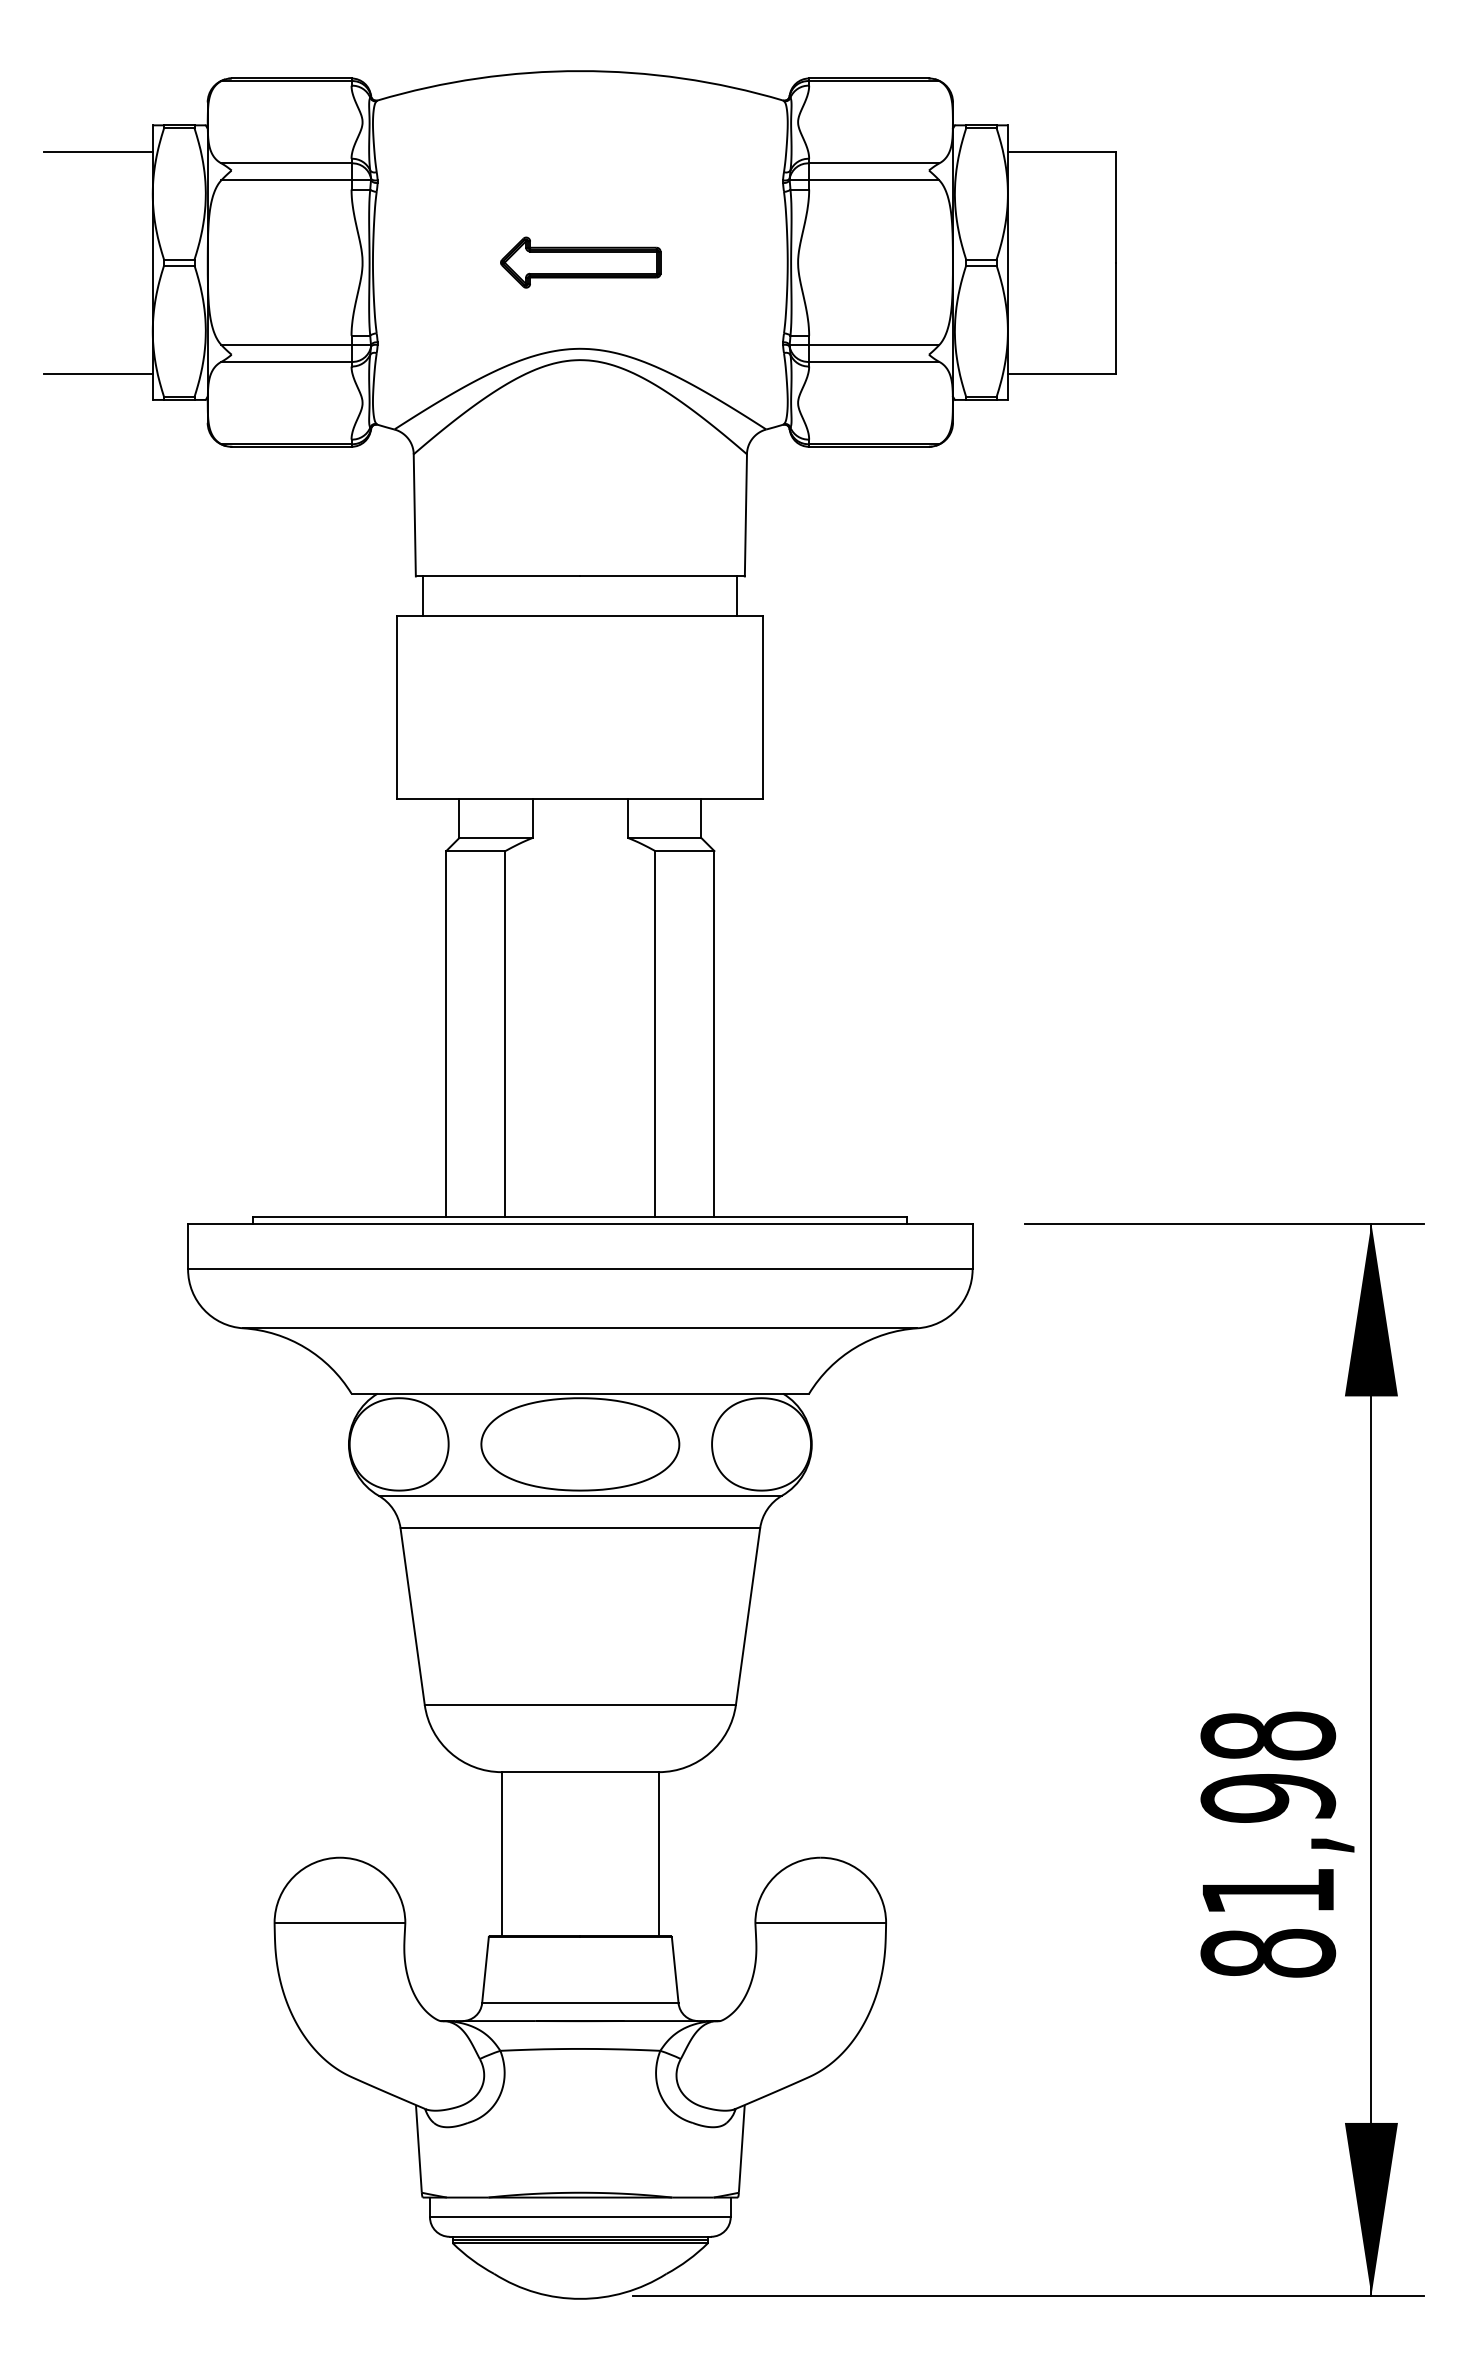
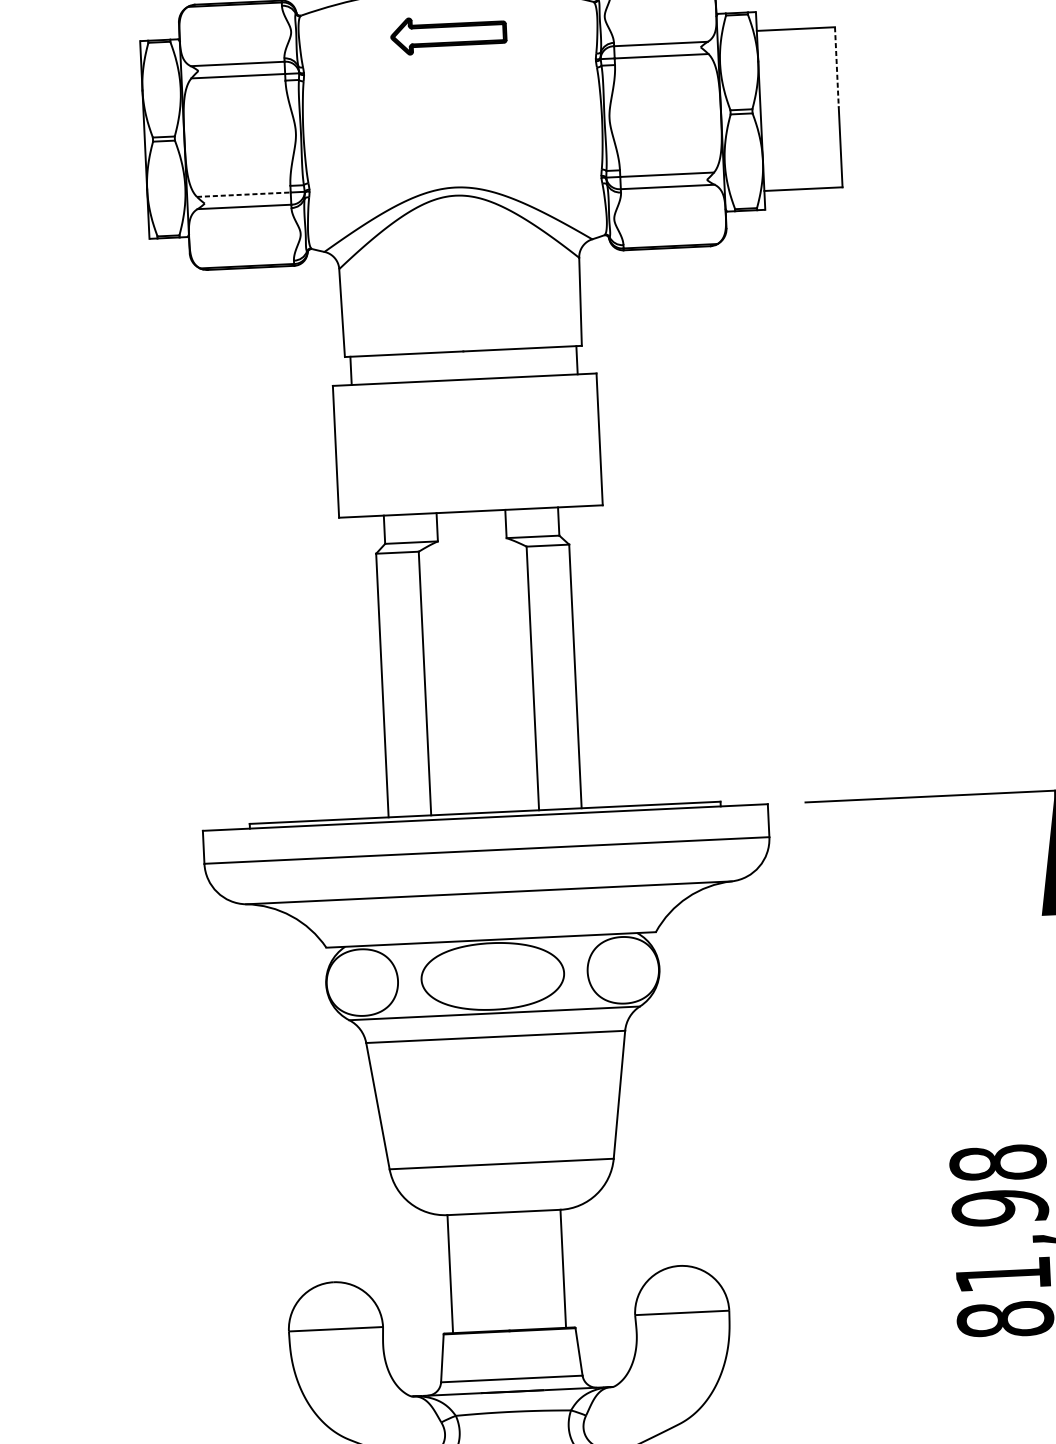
line: (98, 151) -> (101, 61), removed
line: (1116, 207) -> (836, 67), solid -> dashed
part: (580, 262) -> (448, 34), moved
line: (286, 344) -> (243, 194), solid -> dashed
line: (98, 373) -> (109, 221), removed

